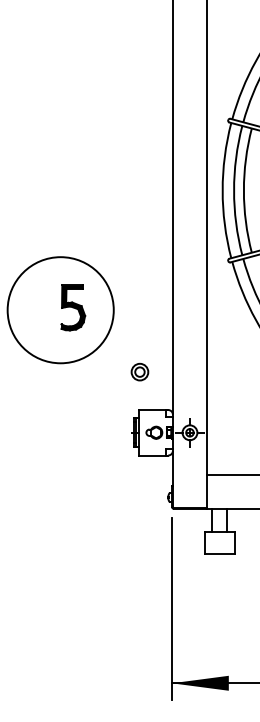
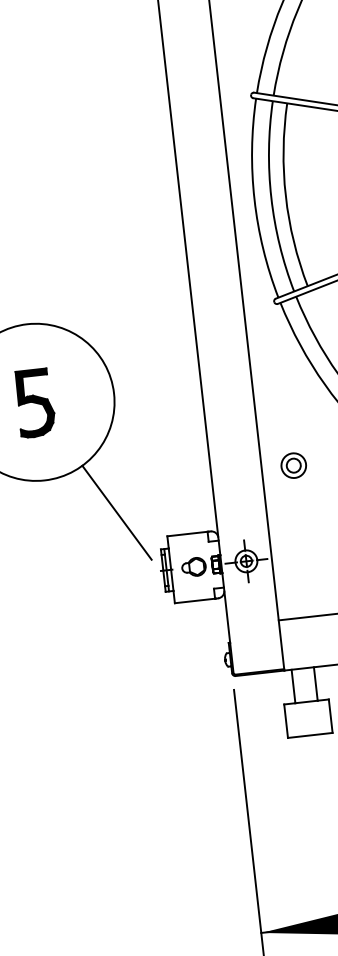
part: (73, 307) -> (35, 402), moved
part: (139, 371) -> (293, 464), moved
line: (106, 390) -> (116, 512), added

